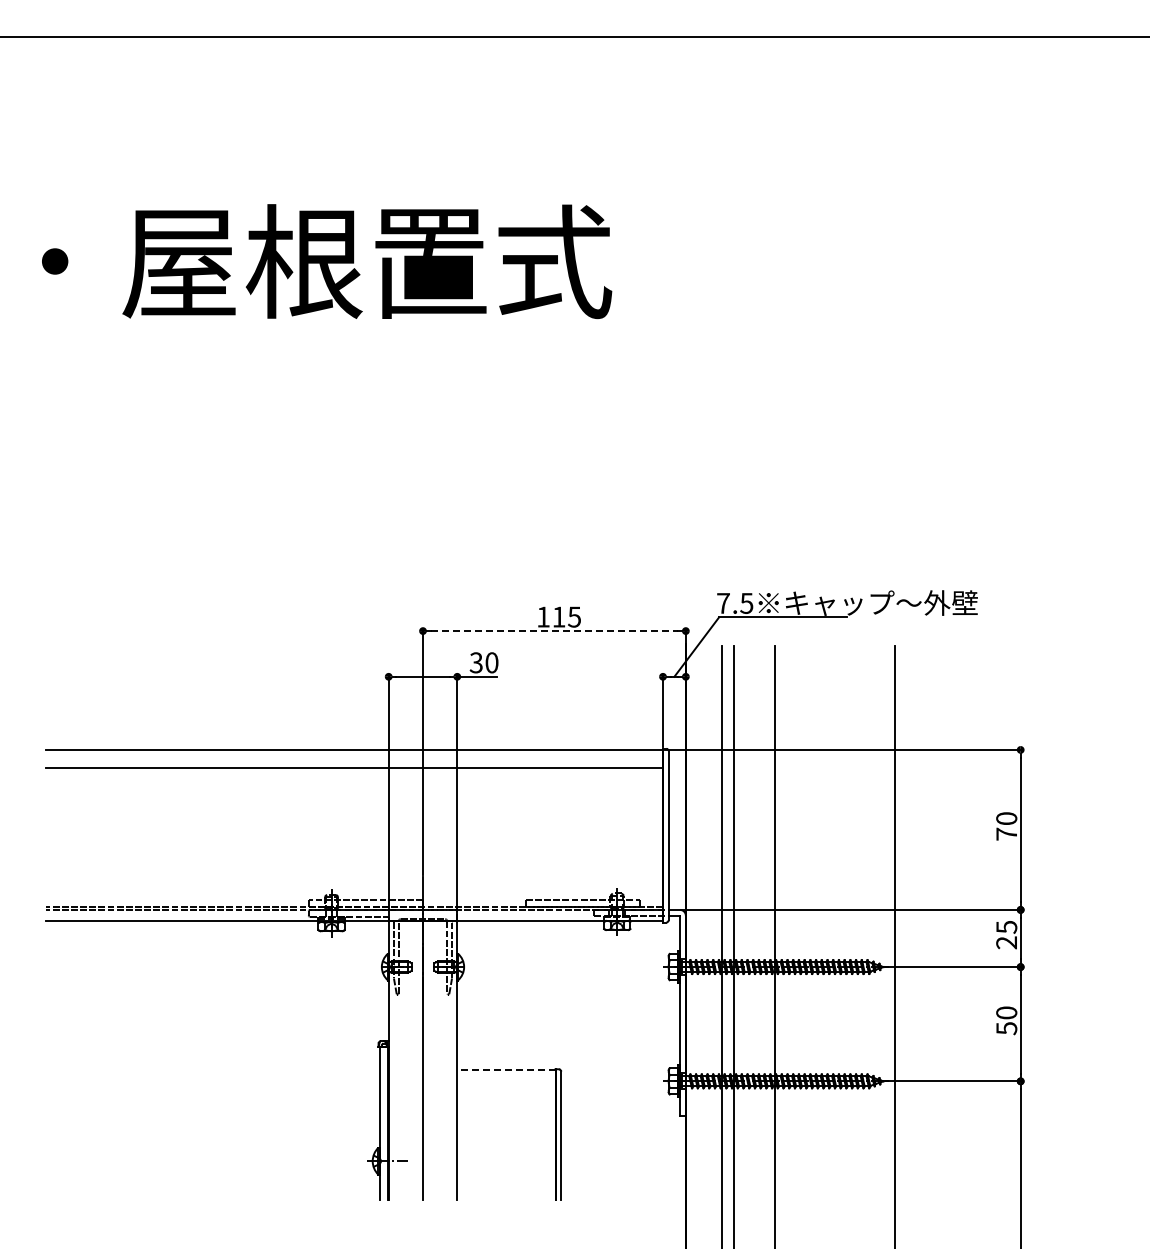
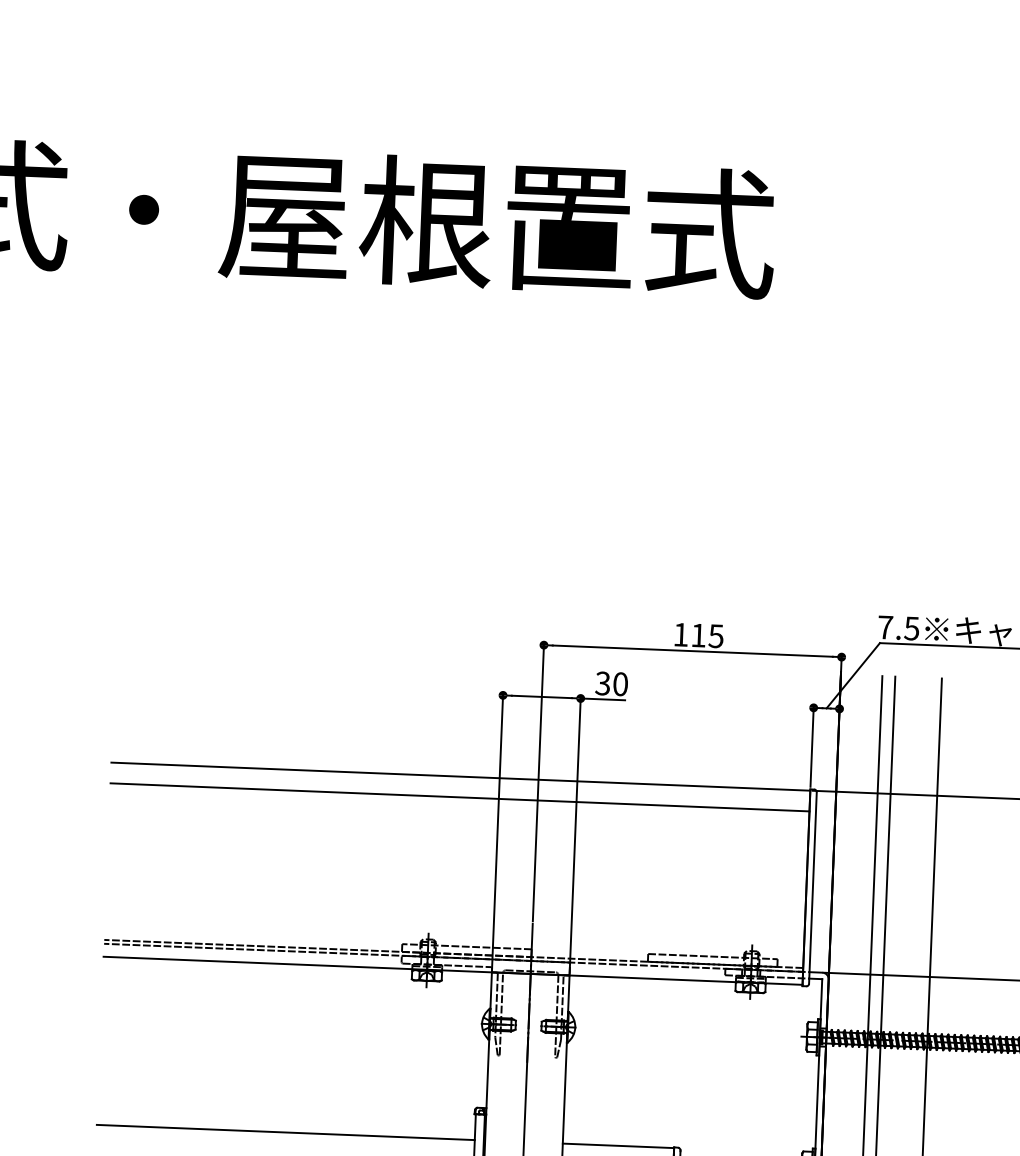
line: (554, 631) -> (692, 651), dashed -> solid
line: (212, 1069) -> (285, 1132), added
line: (505, 1069) -> (617, 1145), dashed -> solid

